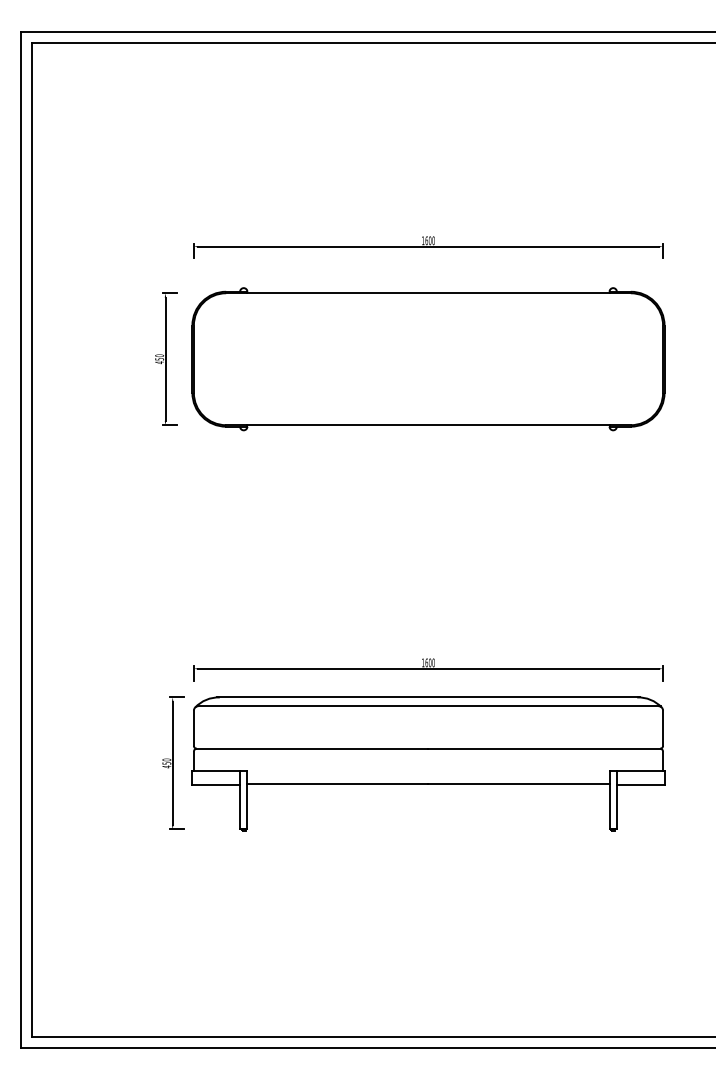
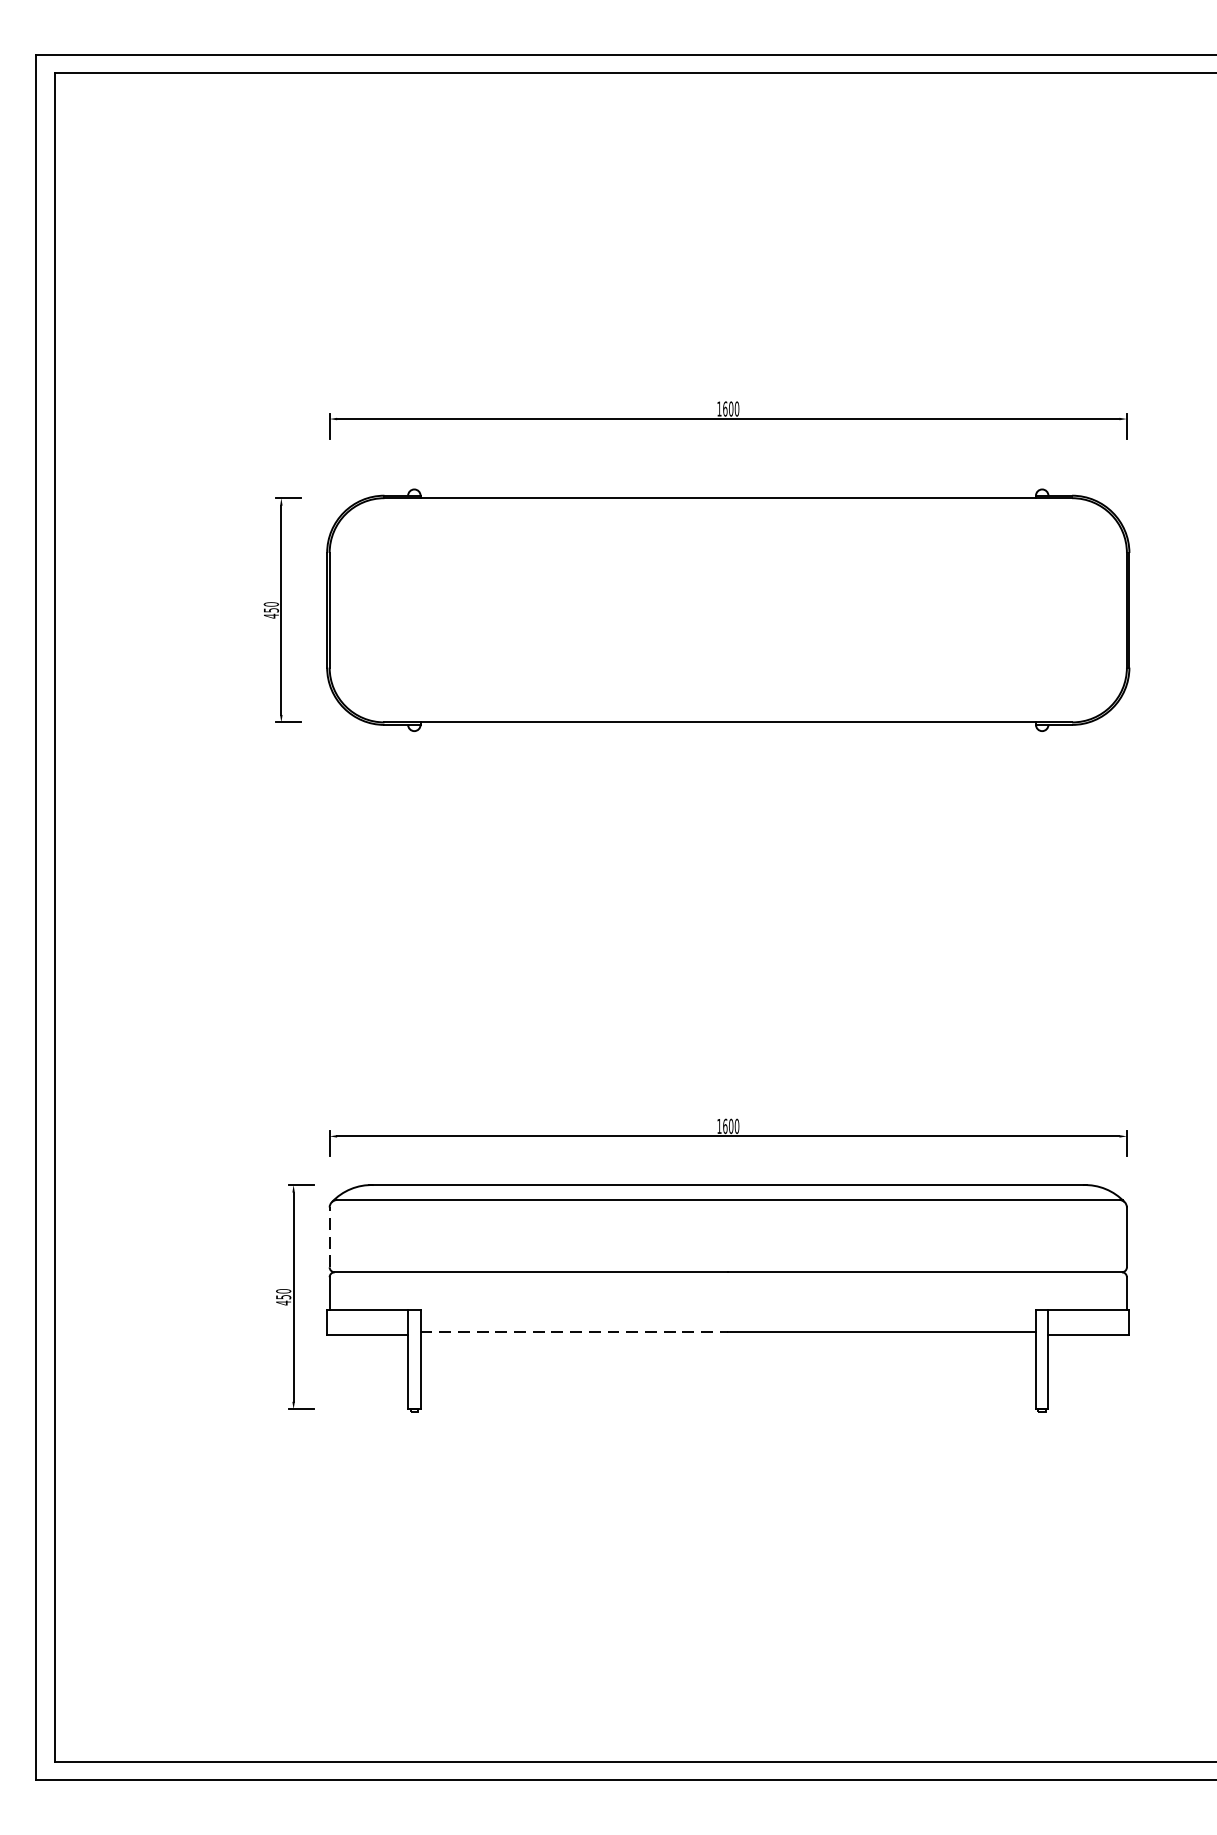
line: (193, 728) -> (328, 1237), solid -> dashed
line: (337, 783) -> (573, 1331), solid -> dashed

